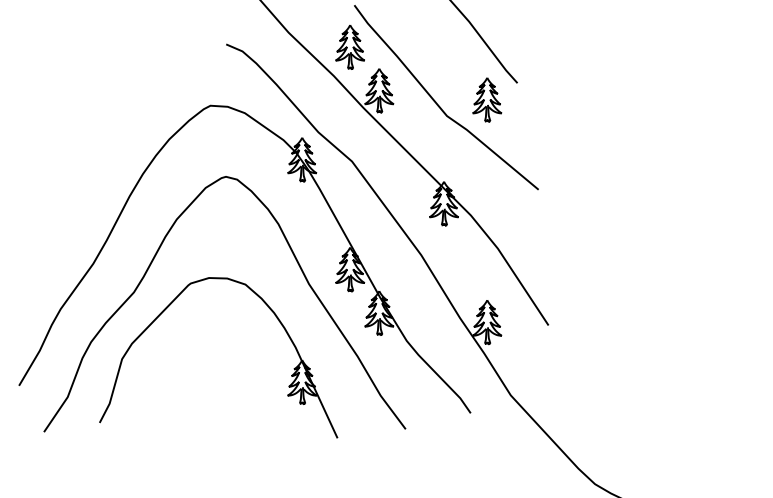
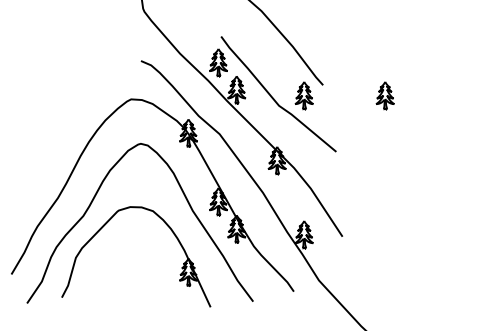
part: (615, 99) -> (384, 95), added

